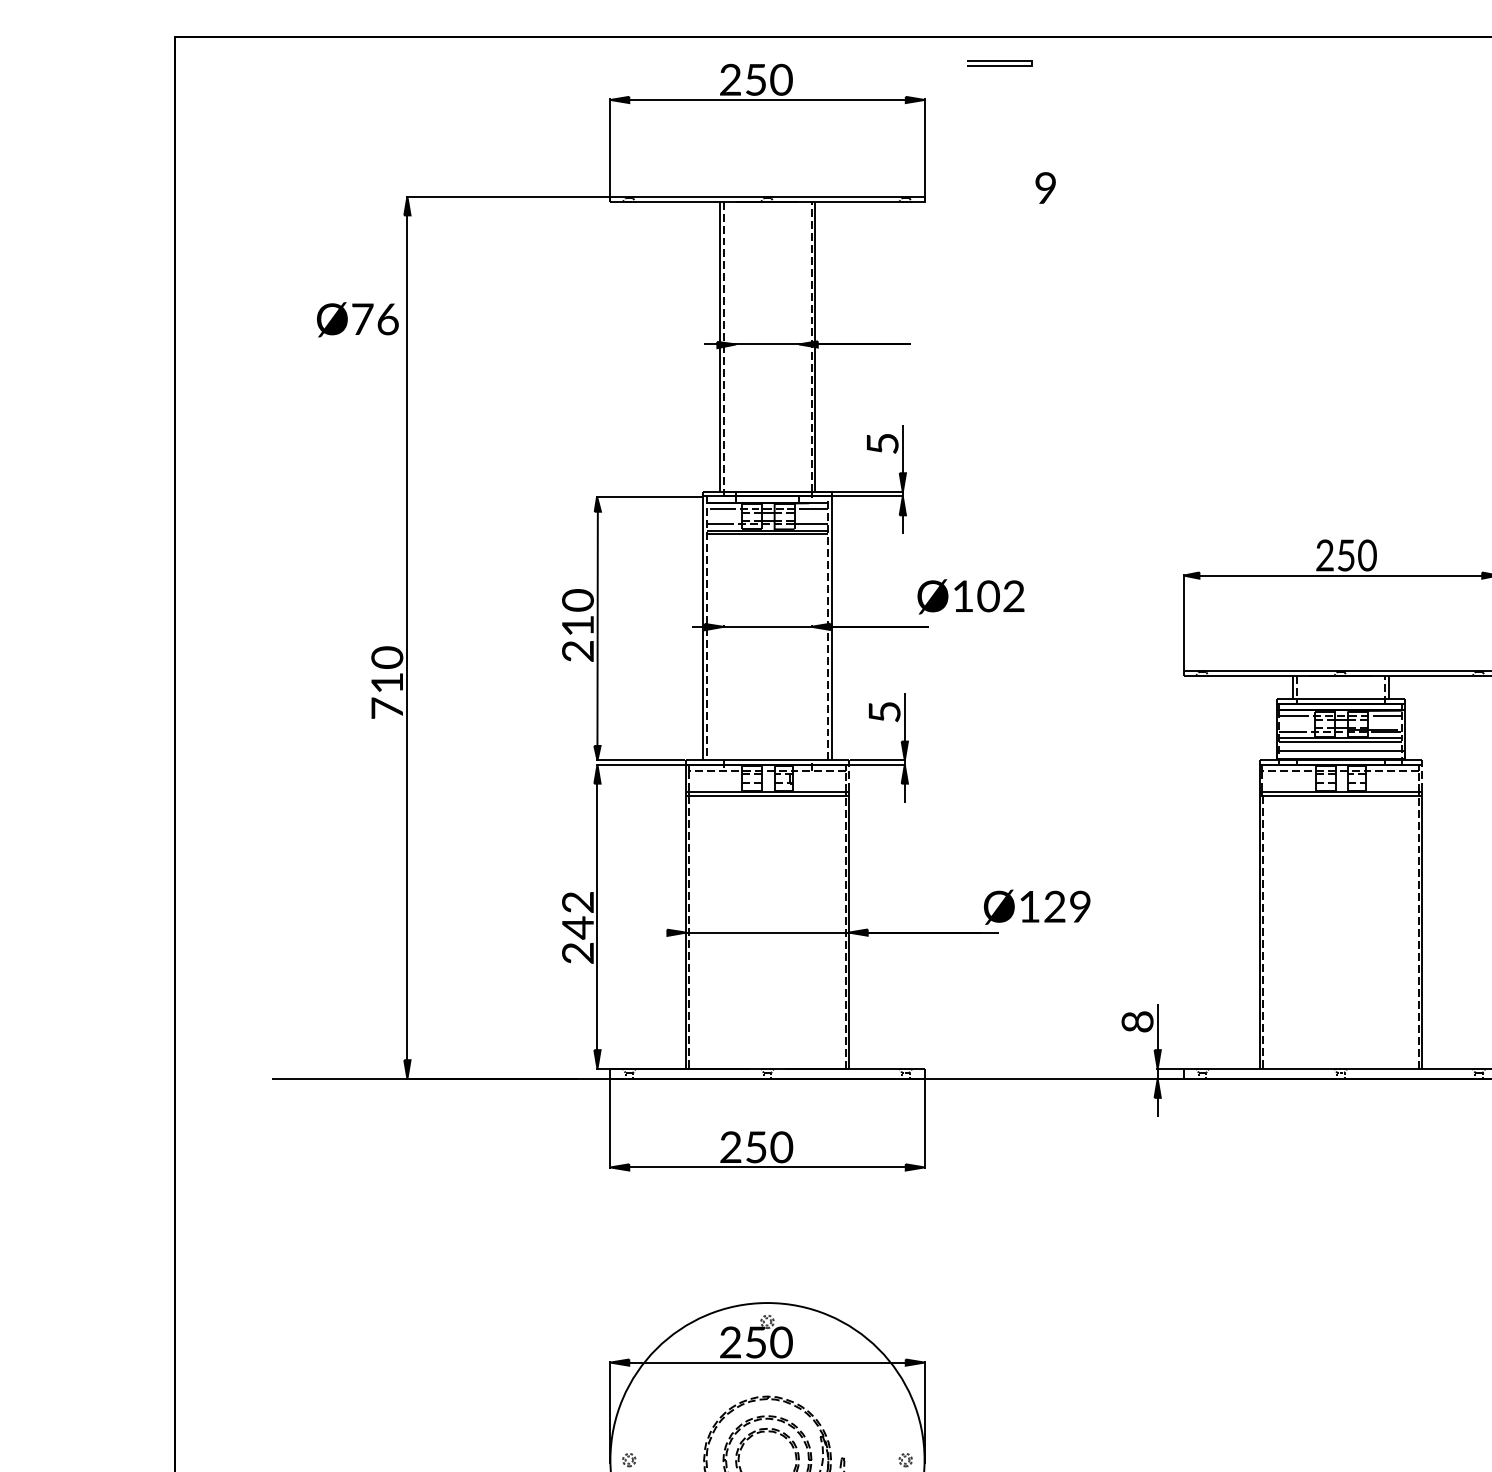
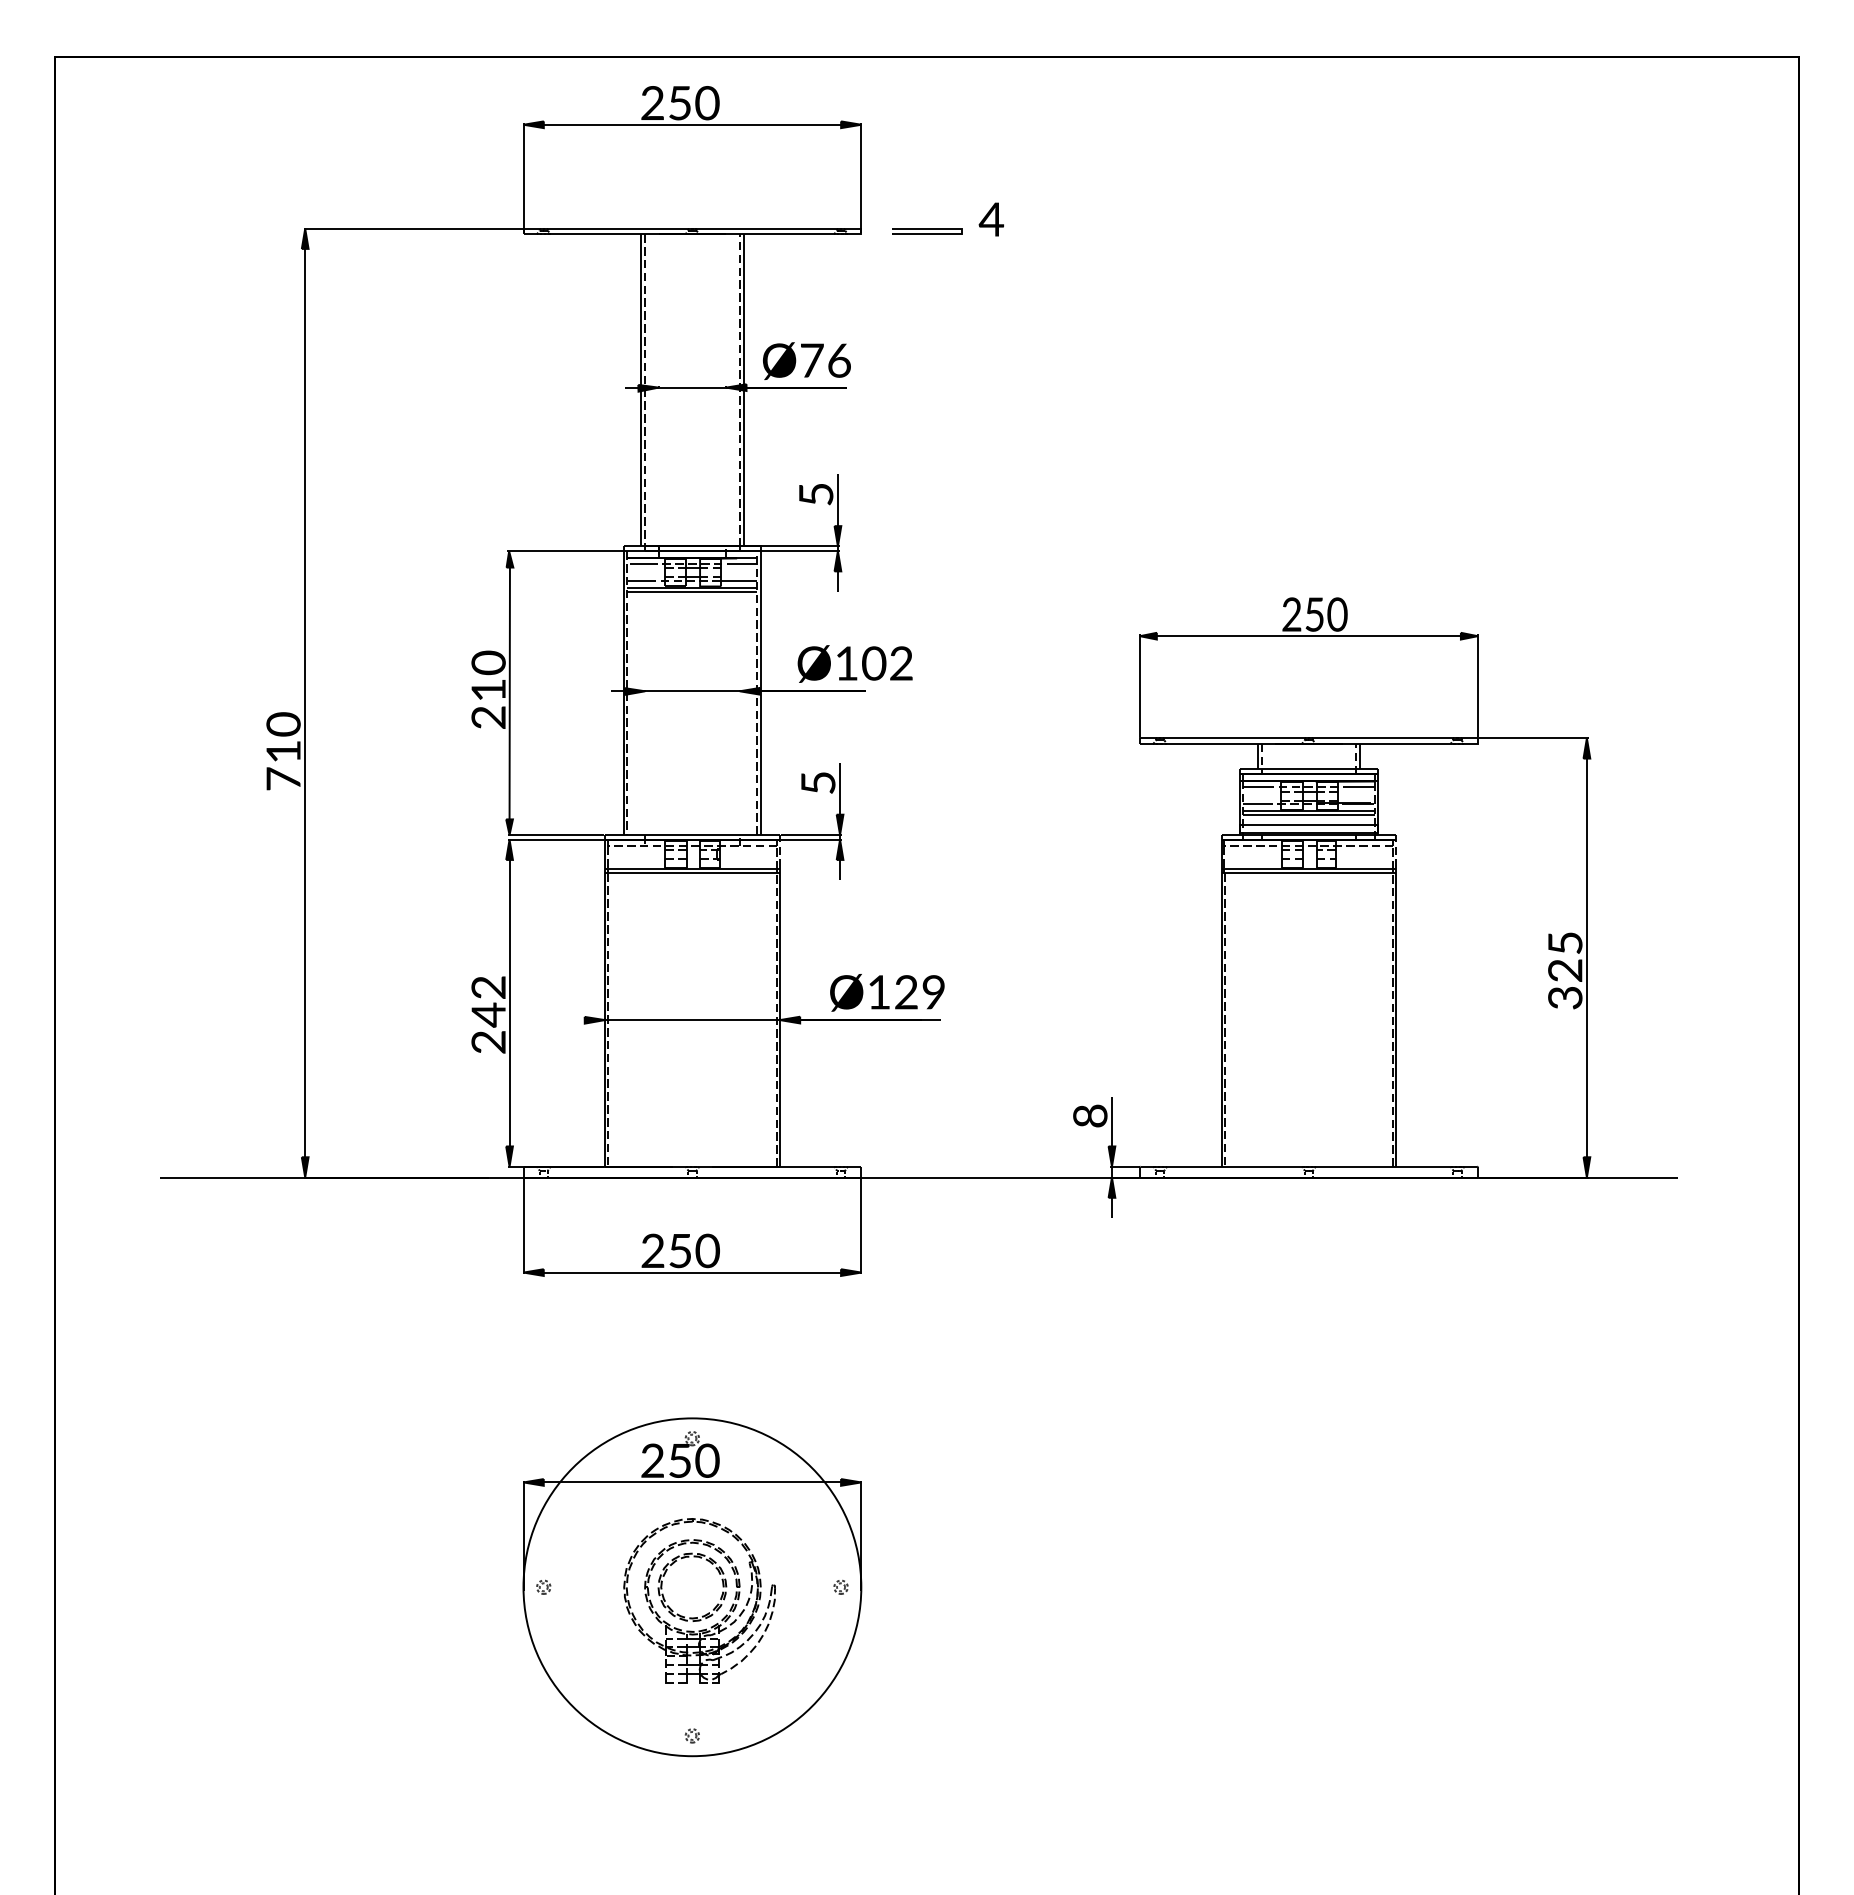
line: (1000, 61) -> (927, 229), moved
text: (1045, 188) -> (991, 219), 9 -> 4
text: (357, 319) -> (806, 360), moved
text: (970, 596) -> (854, 663), moved
text: (1037, 906) -> (887, 992), moved

